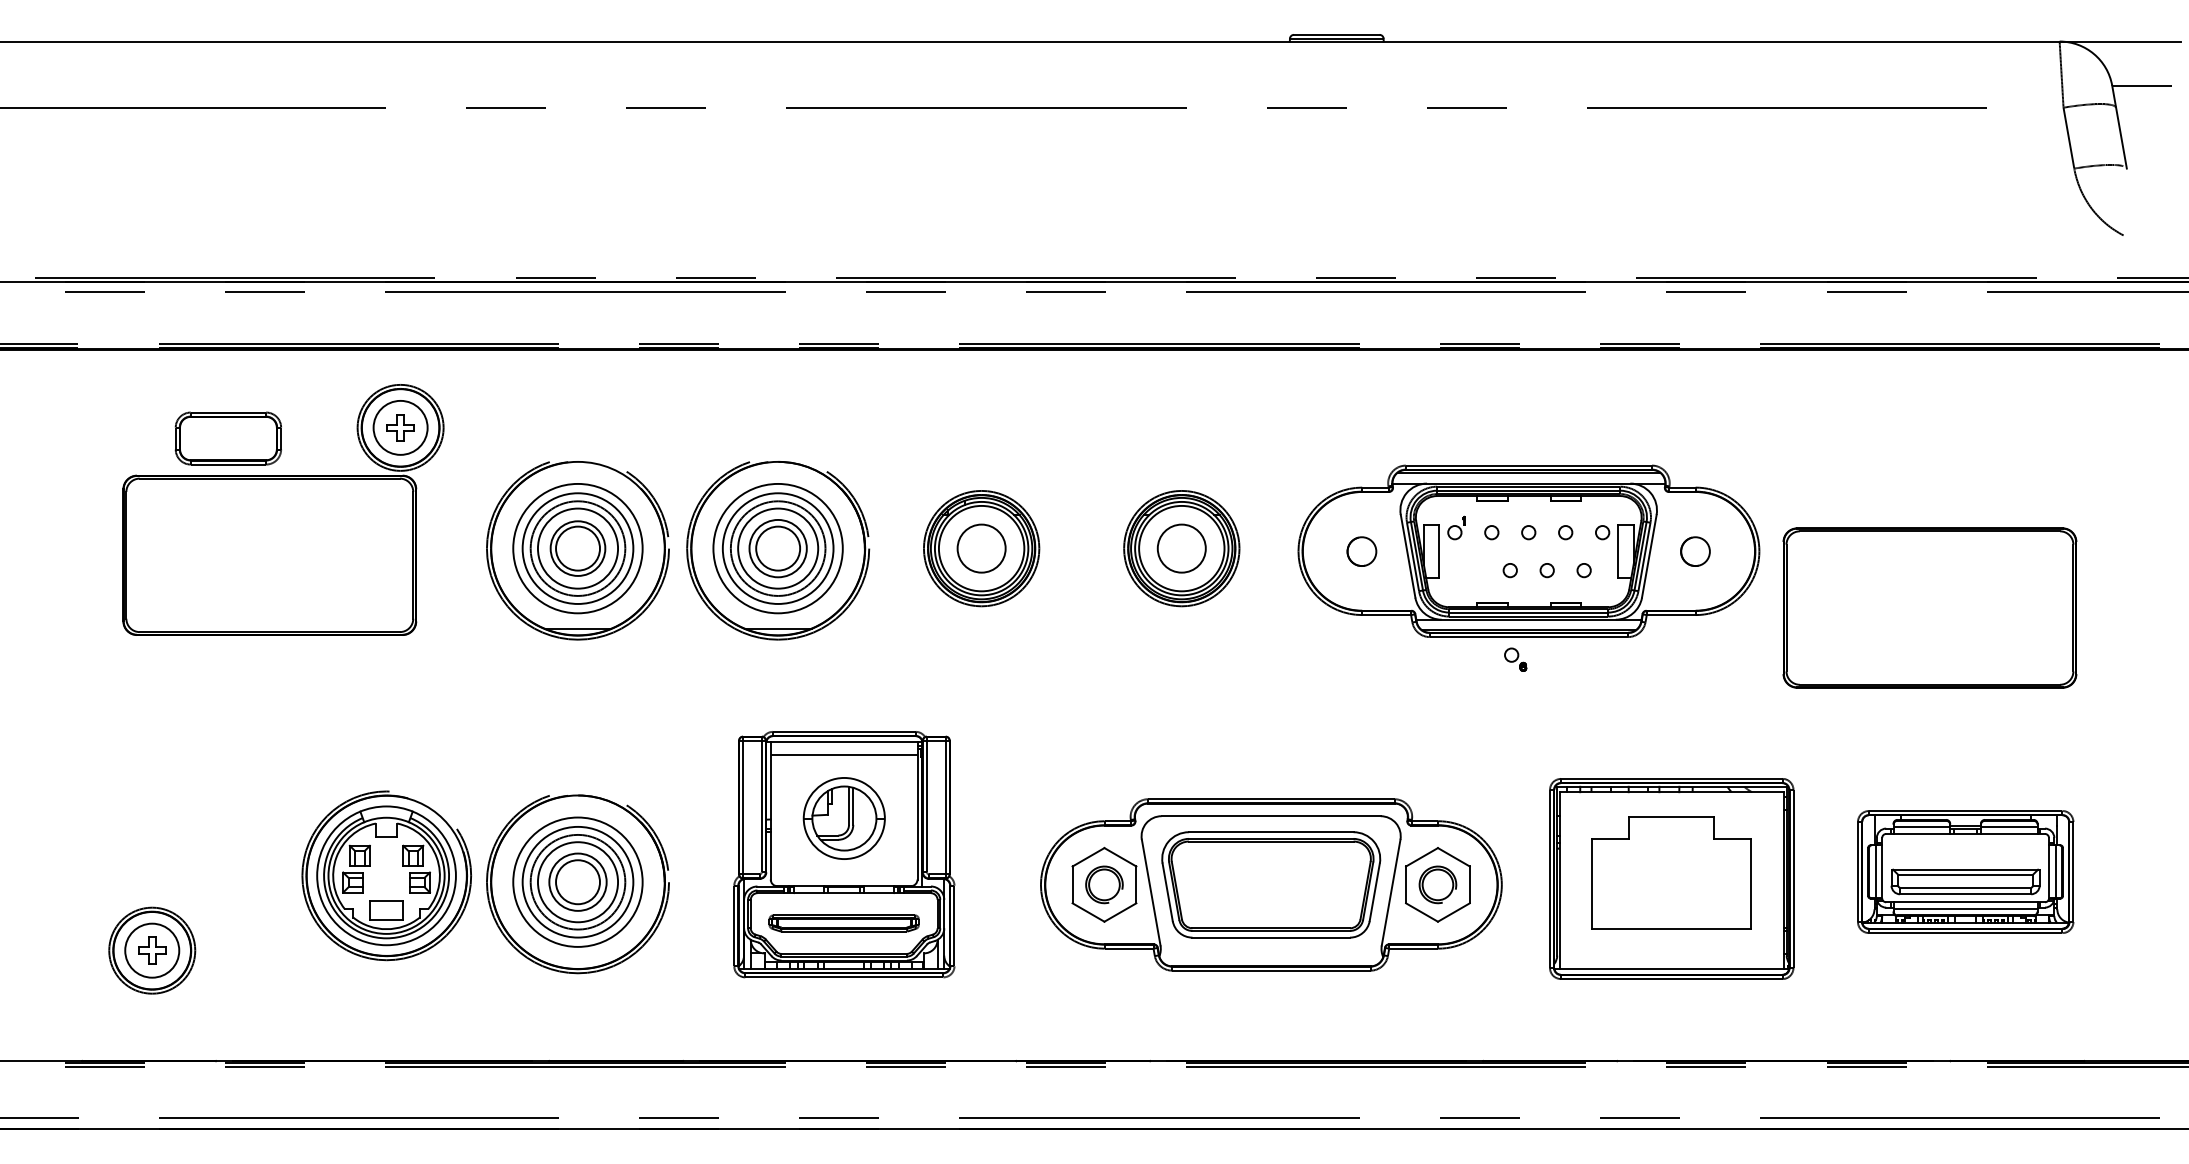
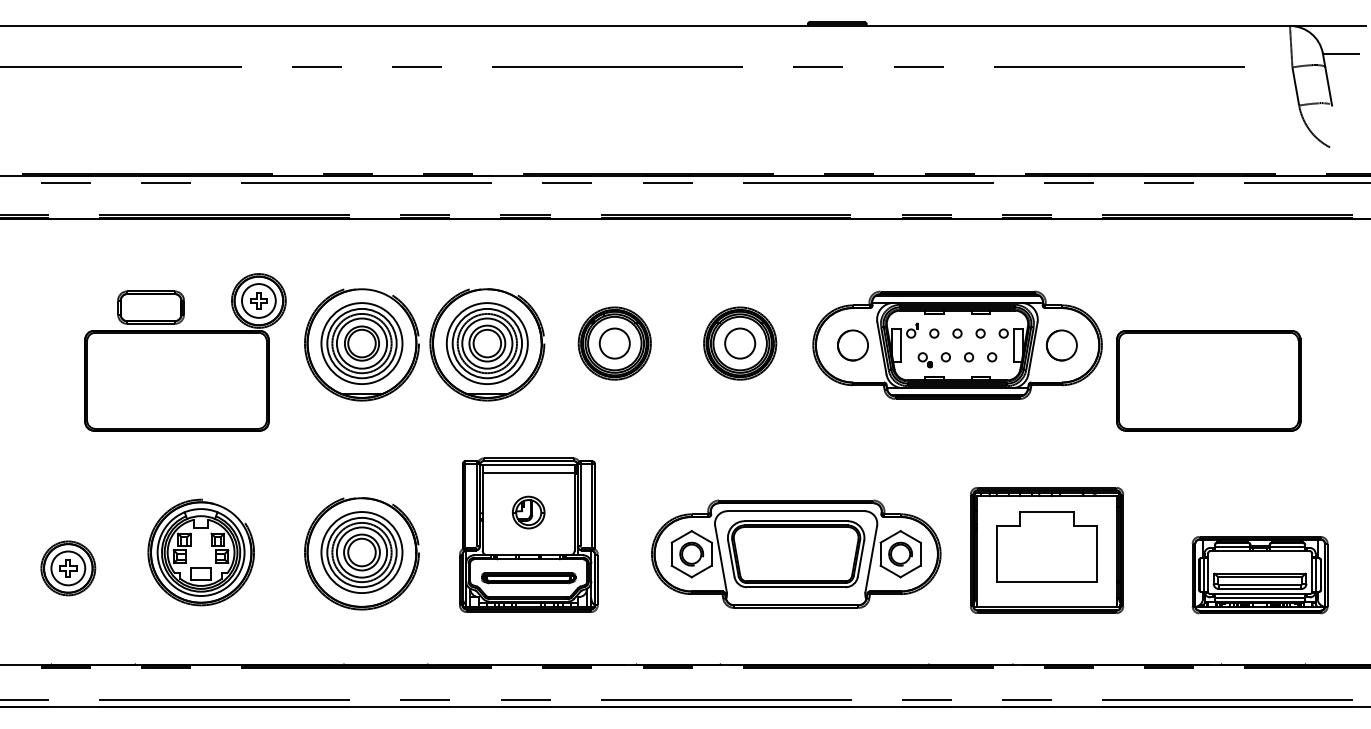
part: (283, 510) -> (185, 352), moved
circle: (1361, 551) -> (852, 345), size x1.67
circle: (1694, 551) -> (1061, 345), size x1.67
part: (1514, 660) -> (924, 360), moved
part: (843, 818) -> (528, 512), size x0.62
part: (1964, 872) -> (1259, 575), moved
part: (385, 875) -> (200, 552), moved
part: (152, 950) -> (68, 568), moved

